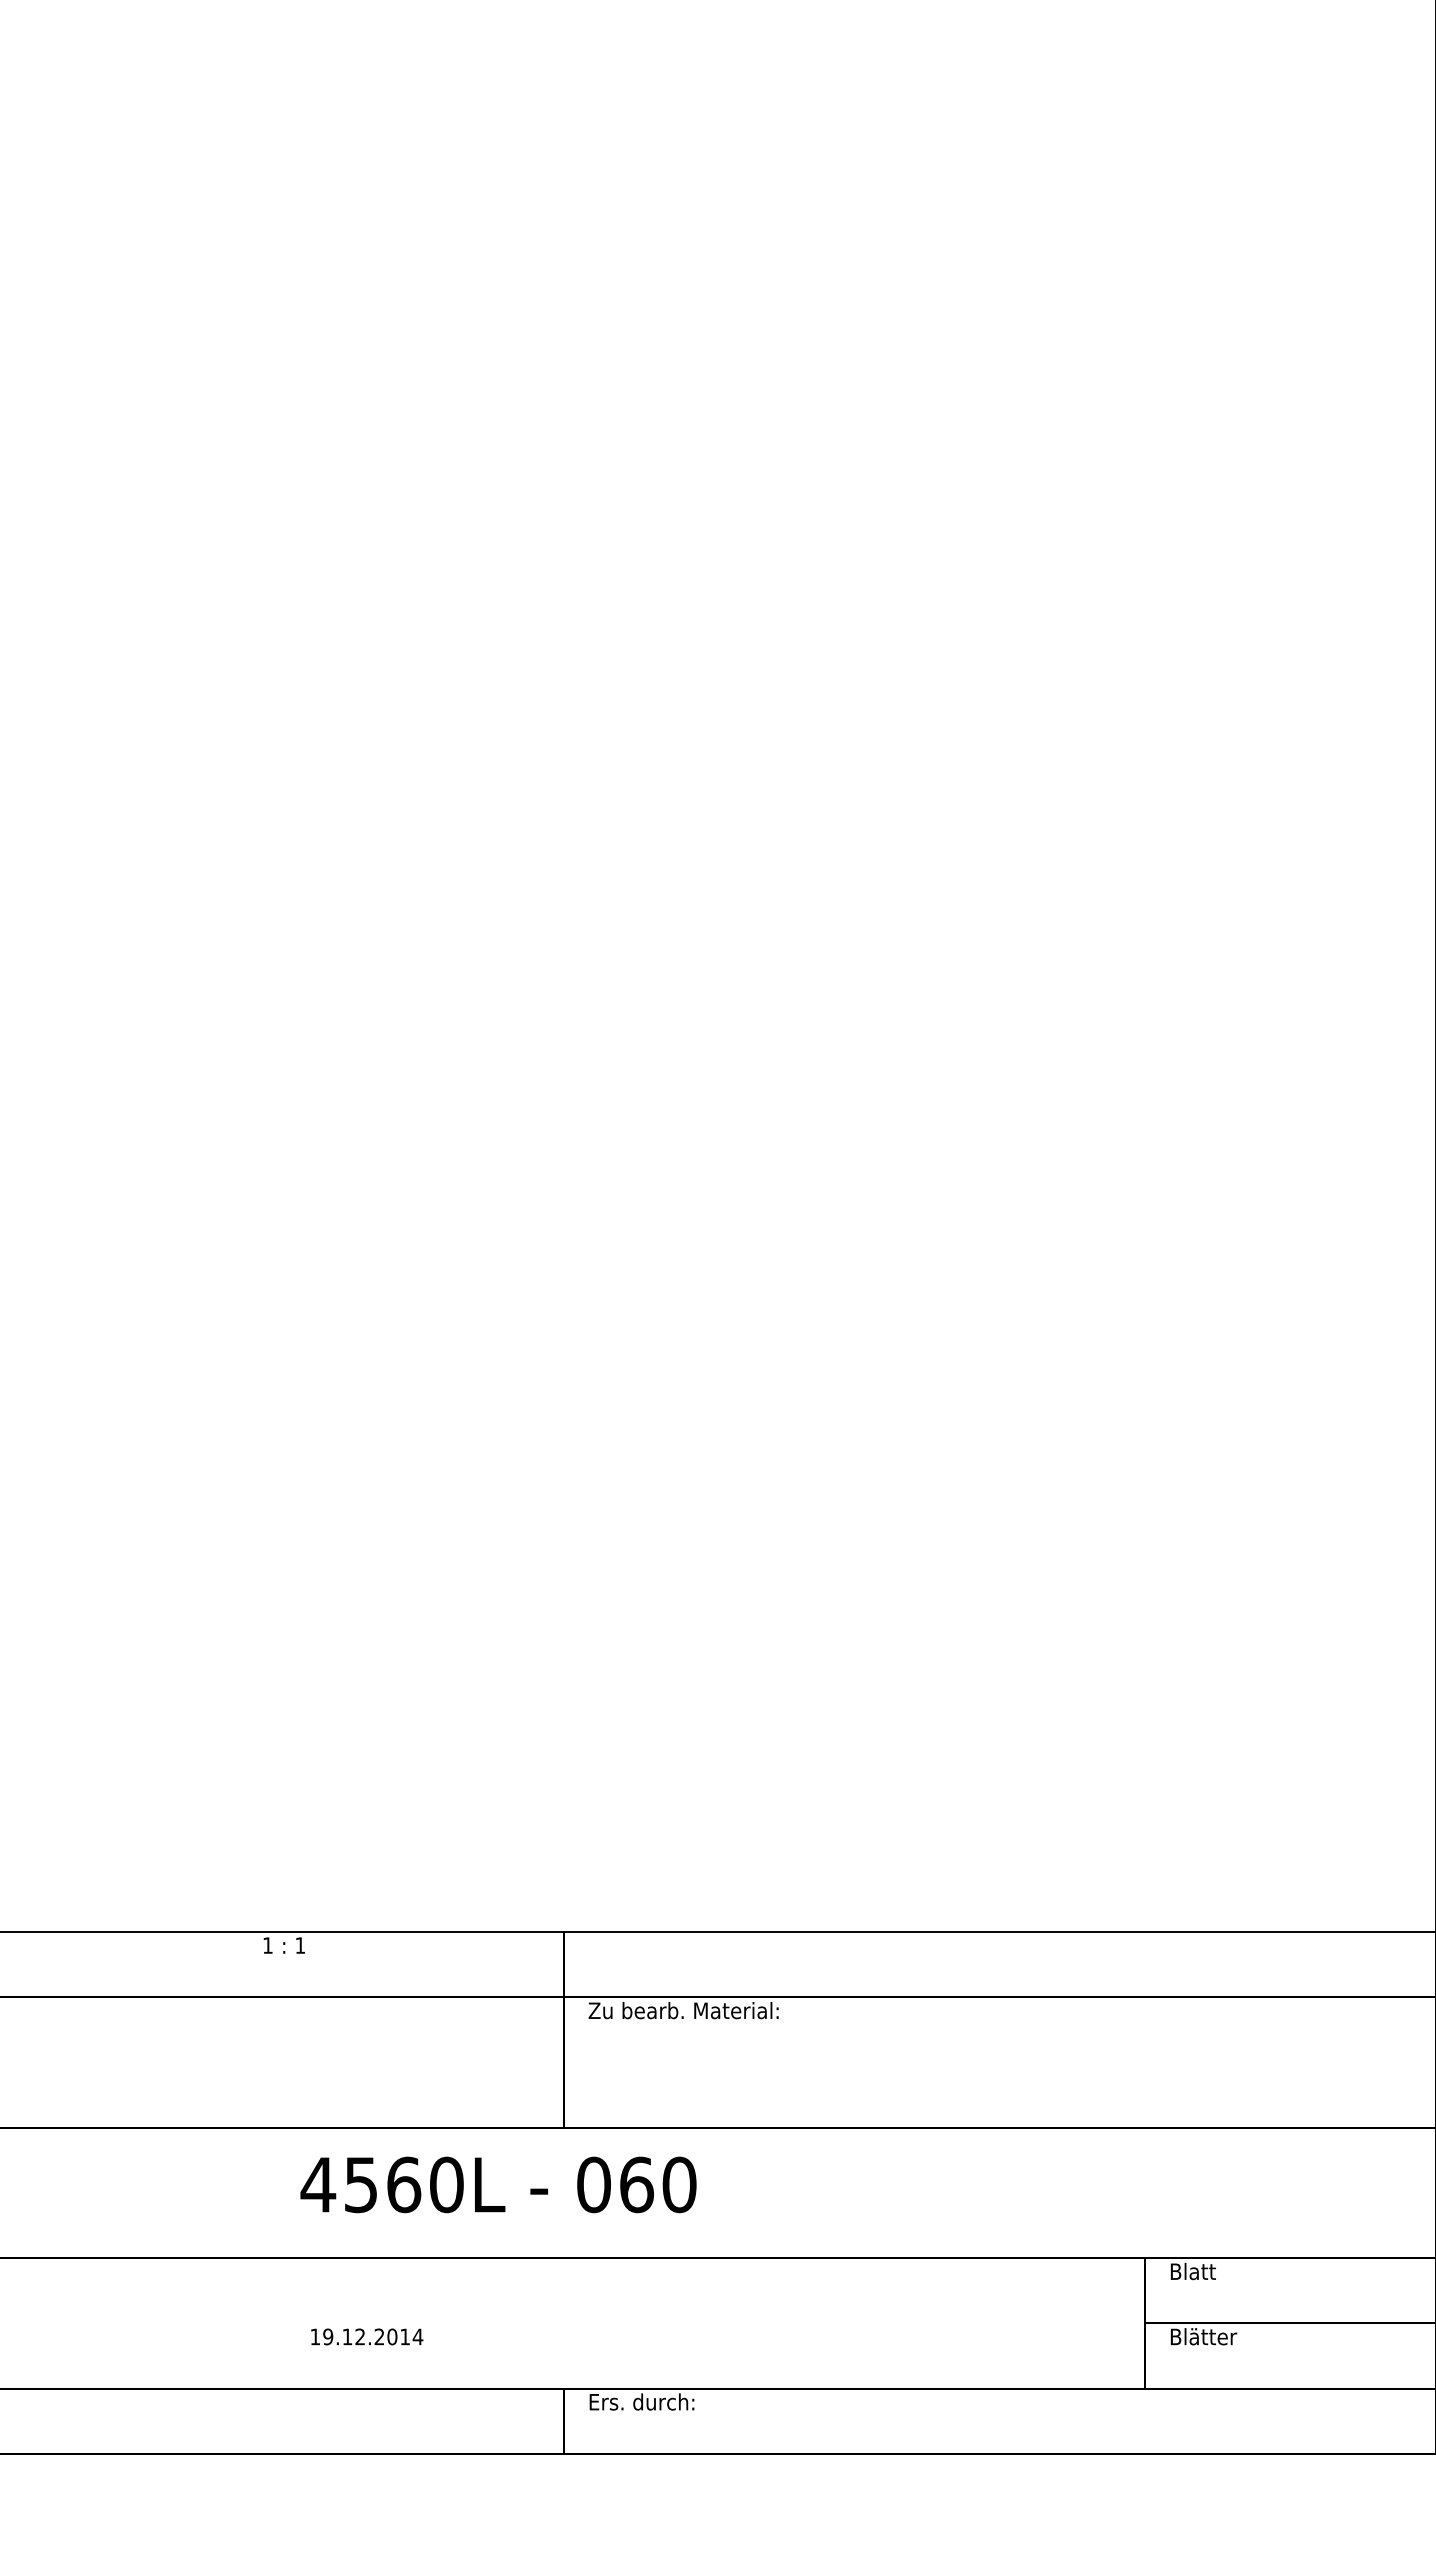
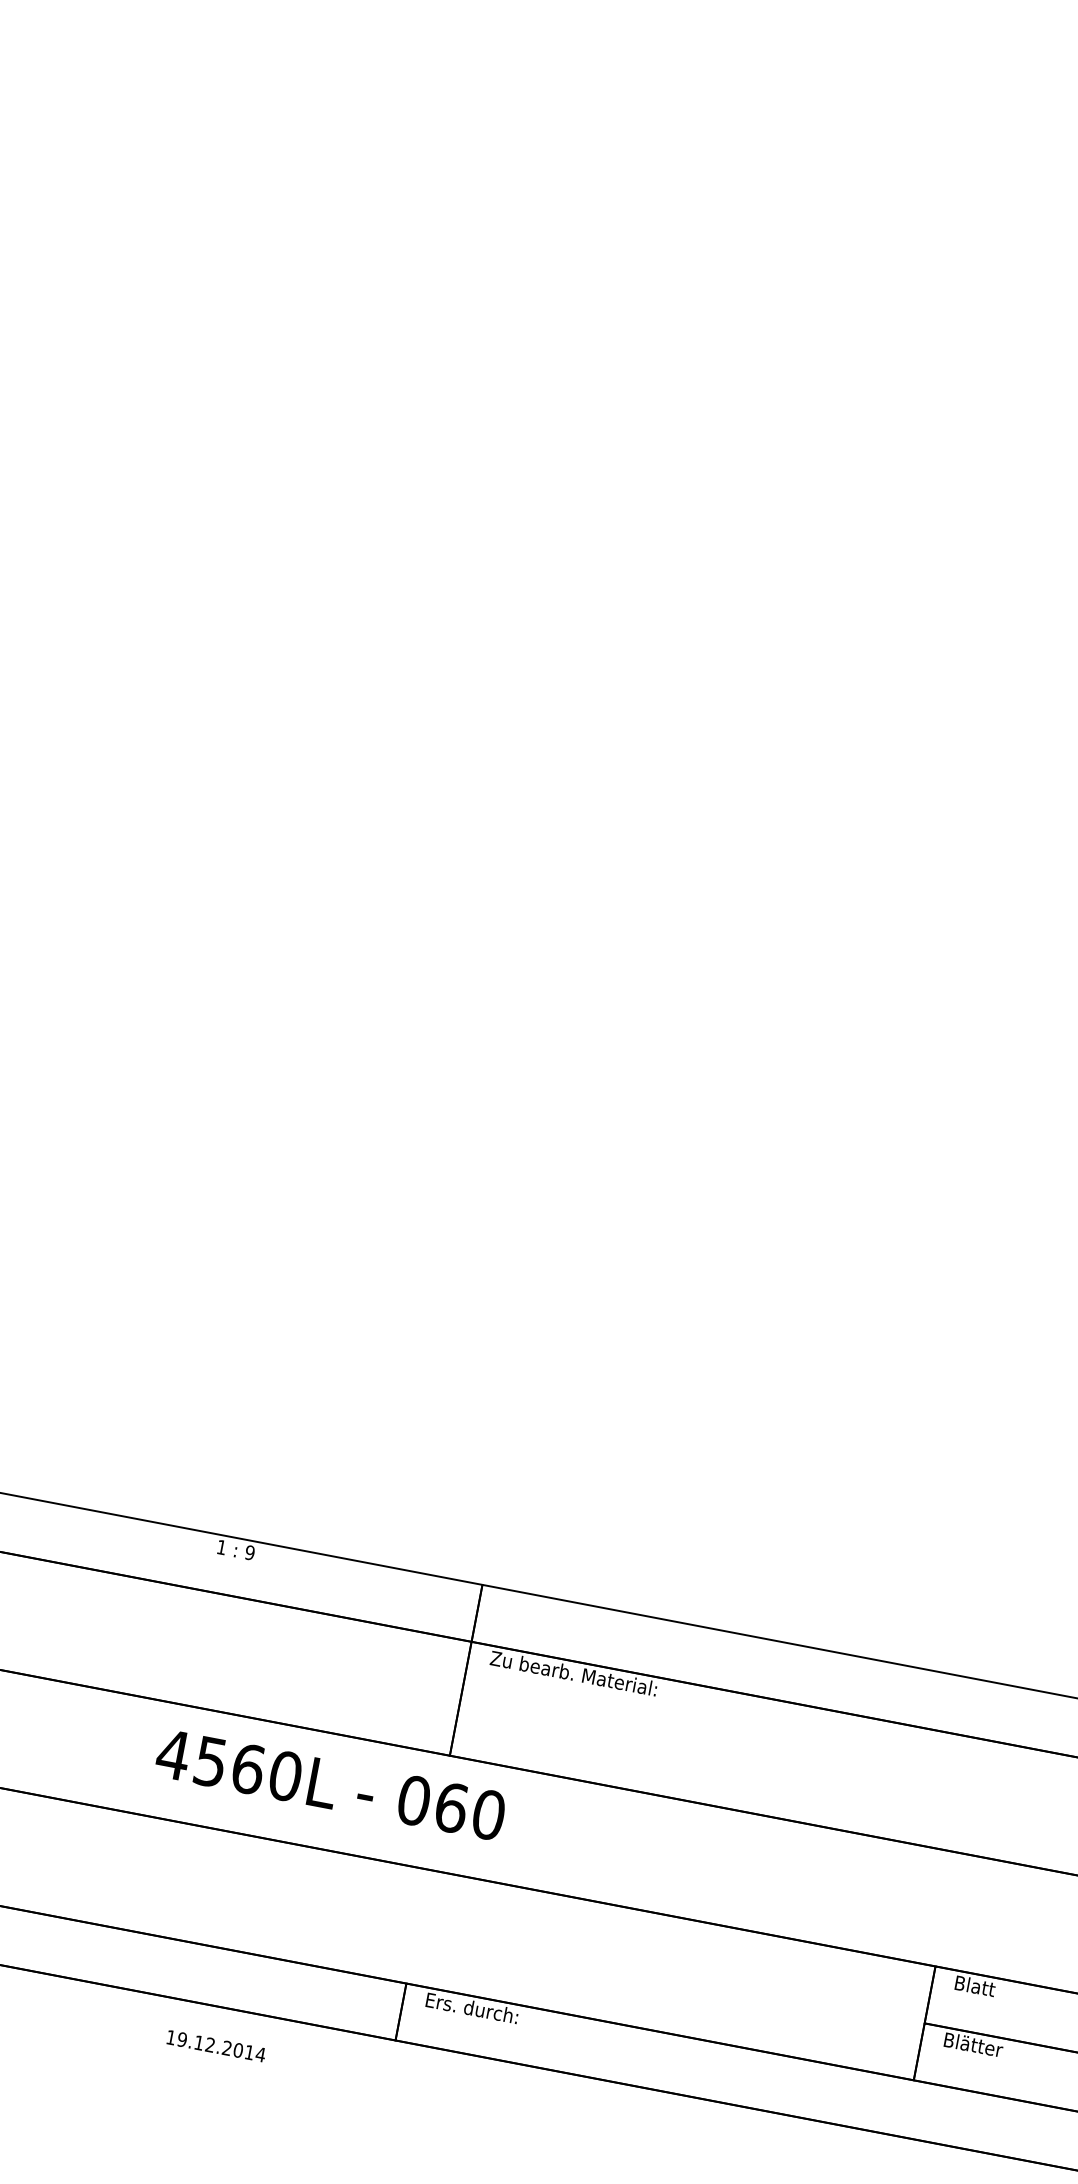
text: (300, 1945) -> (250, 1552), 1 -> 9
text: (498, 2184) -> (330, 1784), moved
text: (367, 2336) -> (216, 2045), moved

